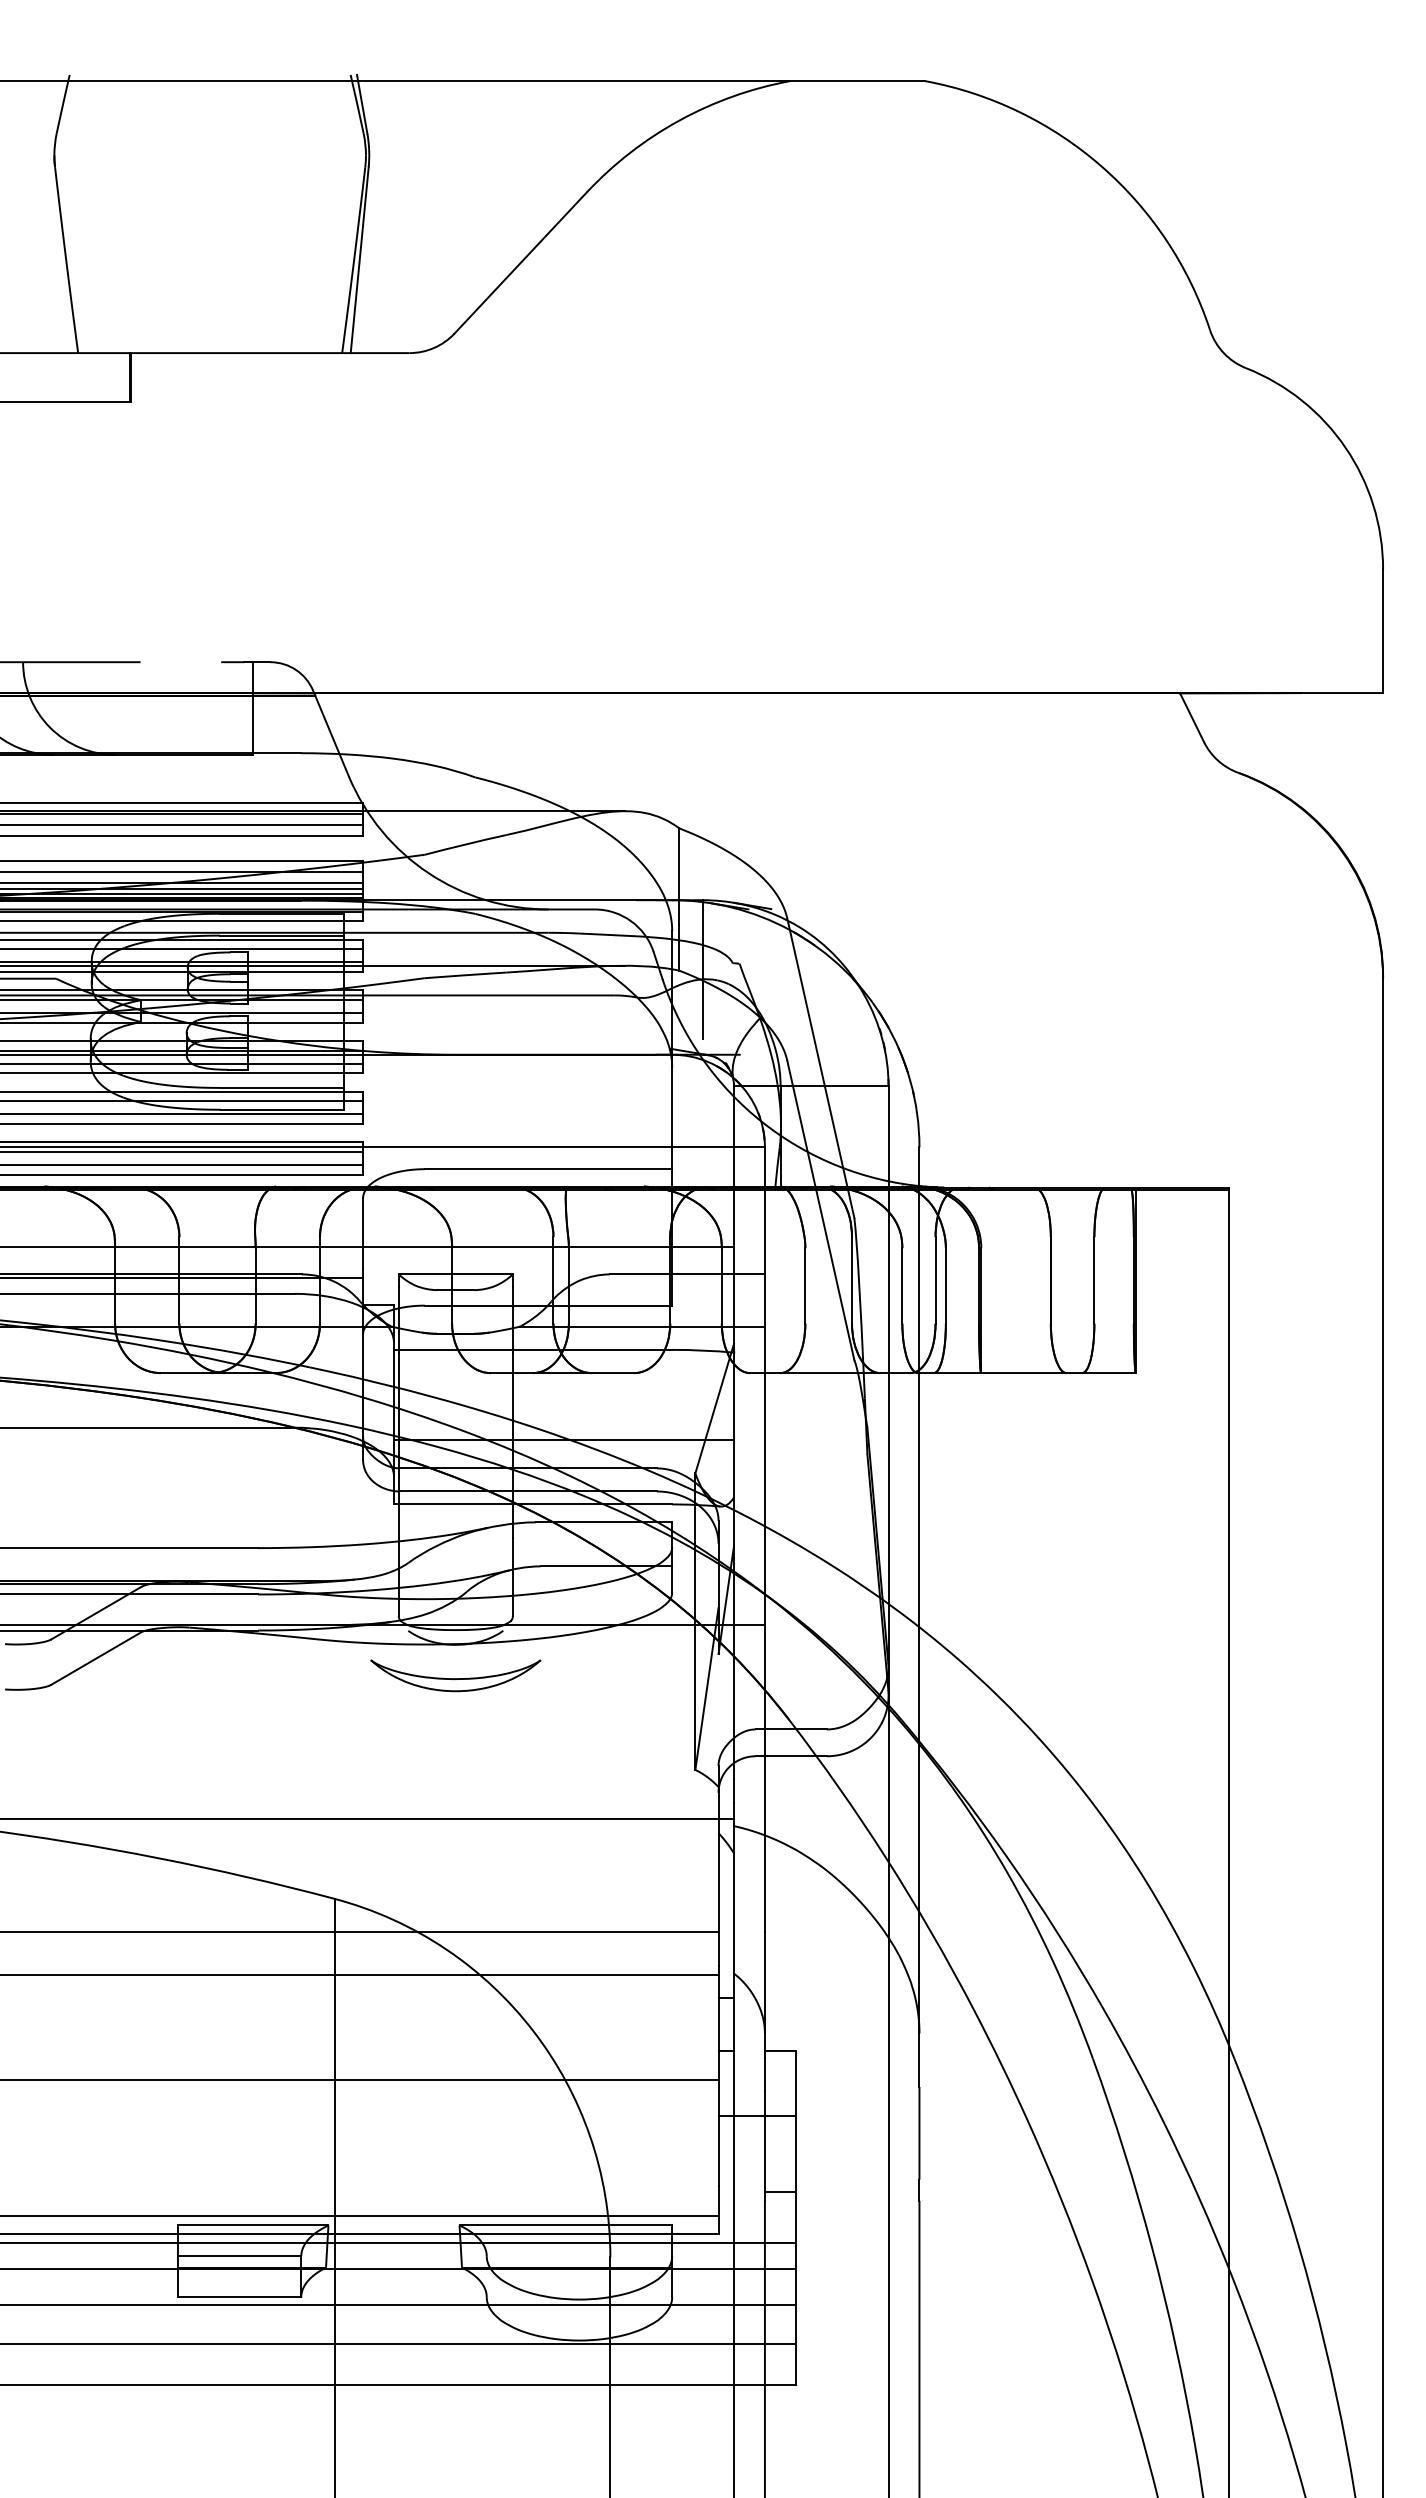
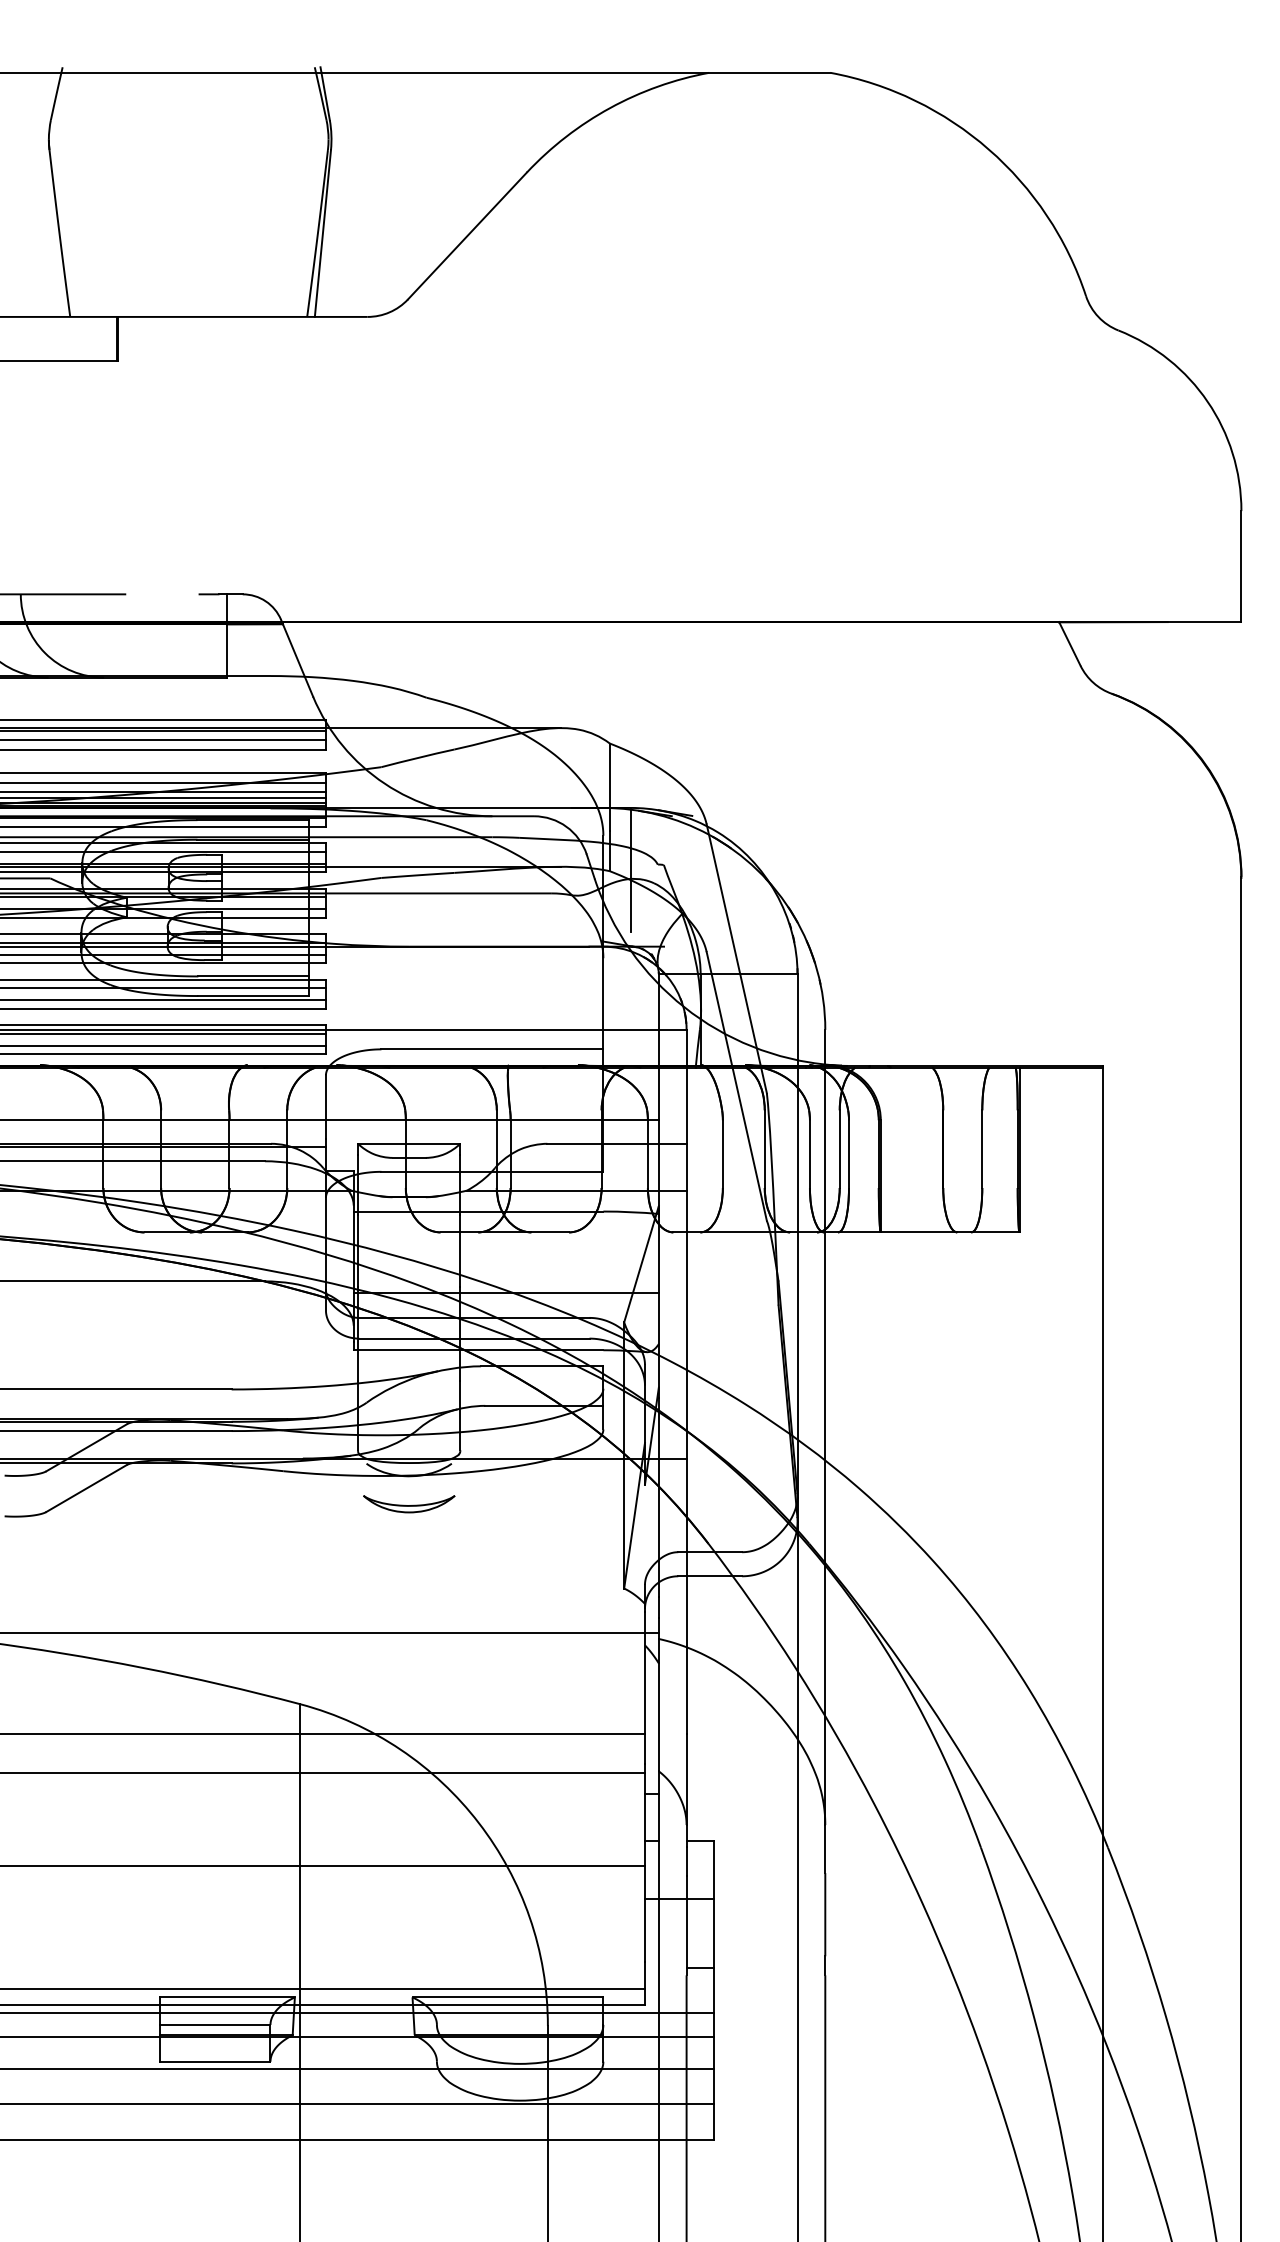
part: (455, 1675) -> (408, 1503), size x0.6

